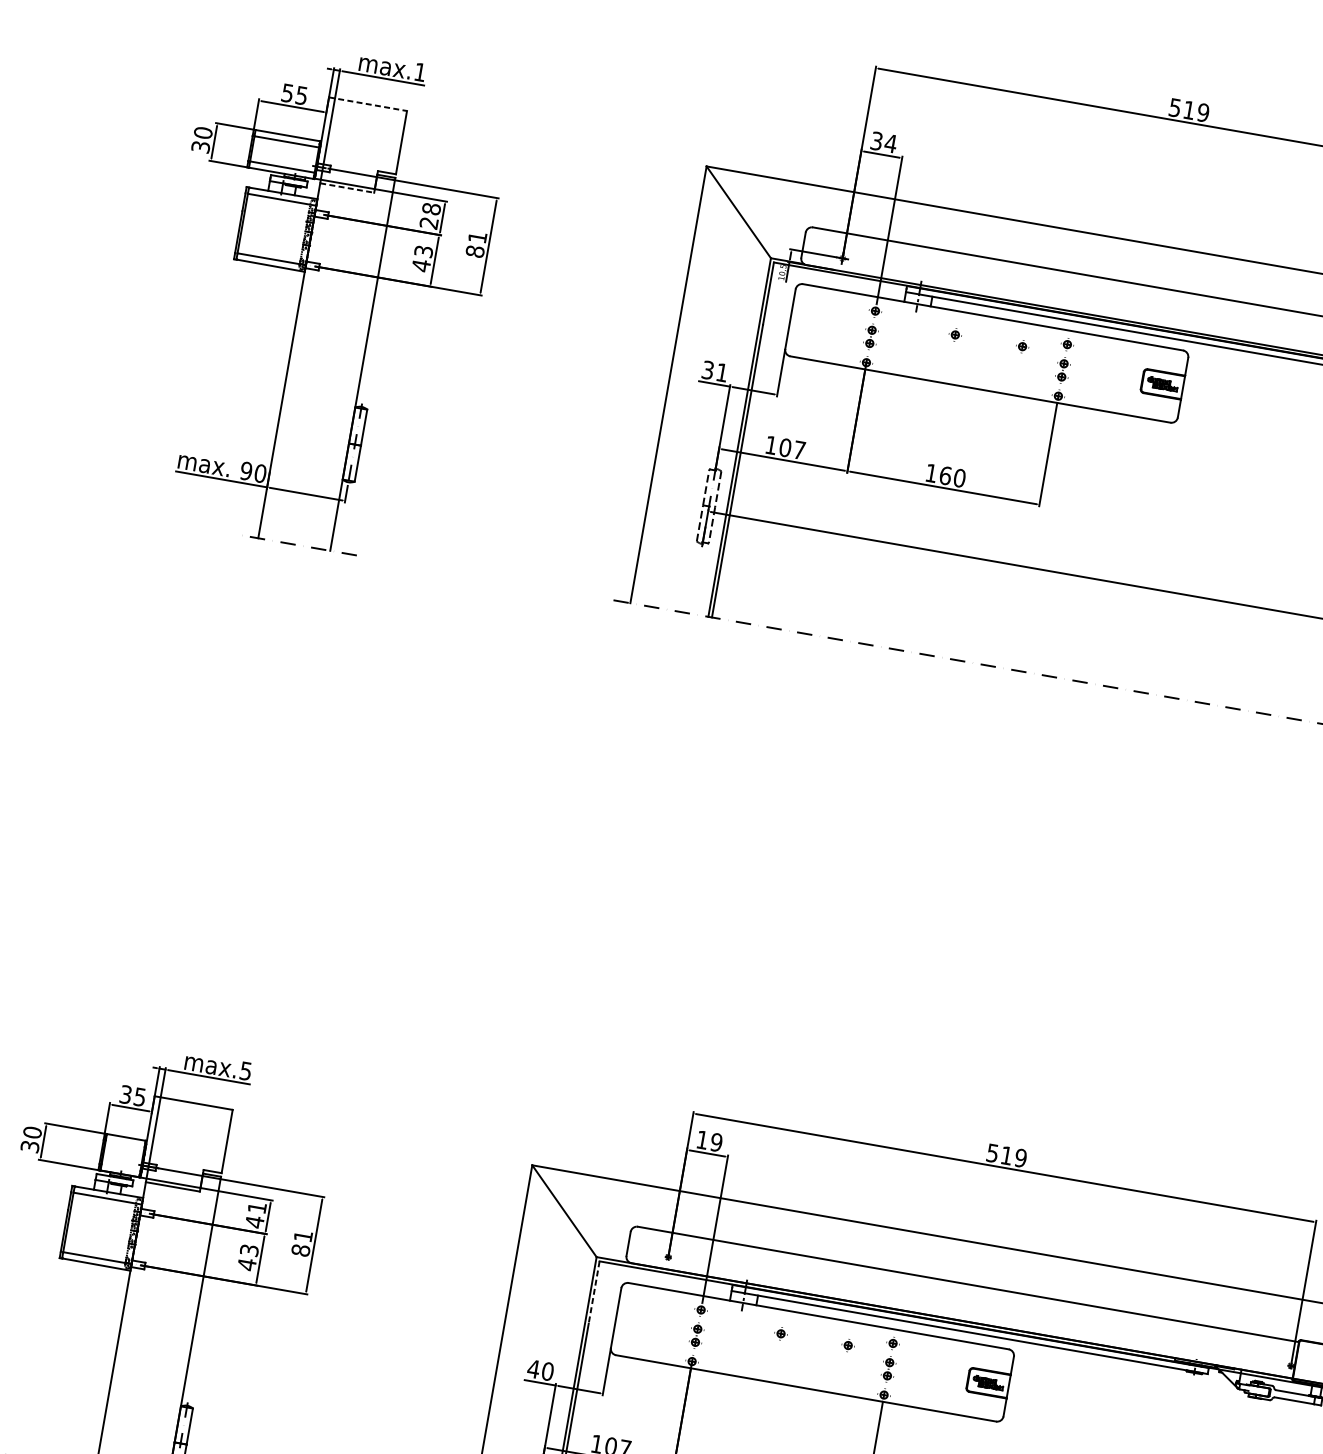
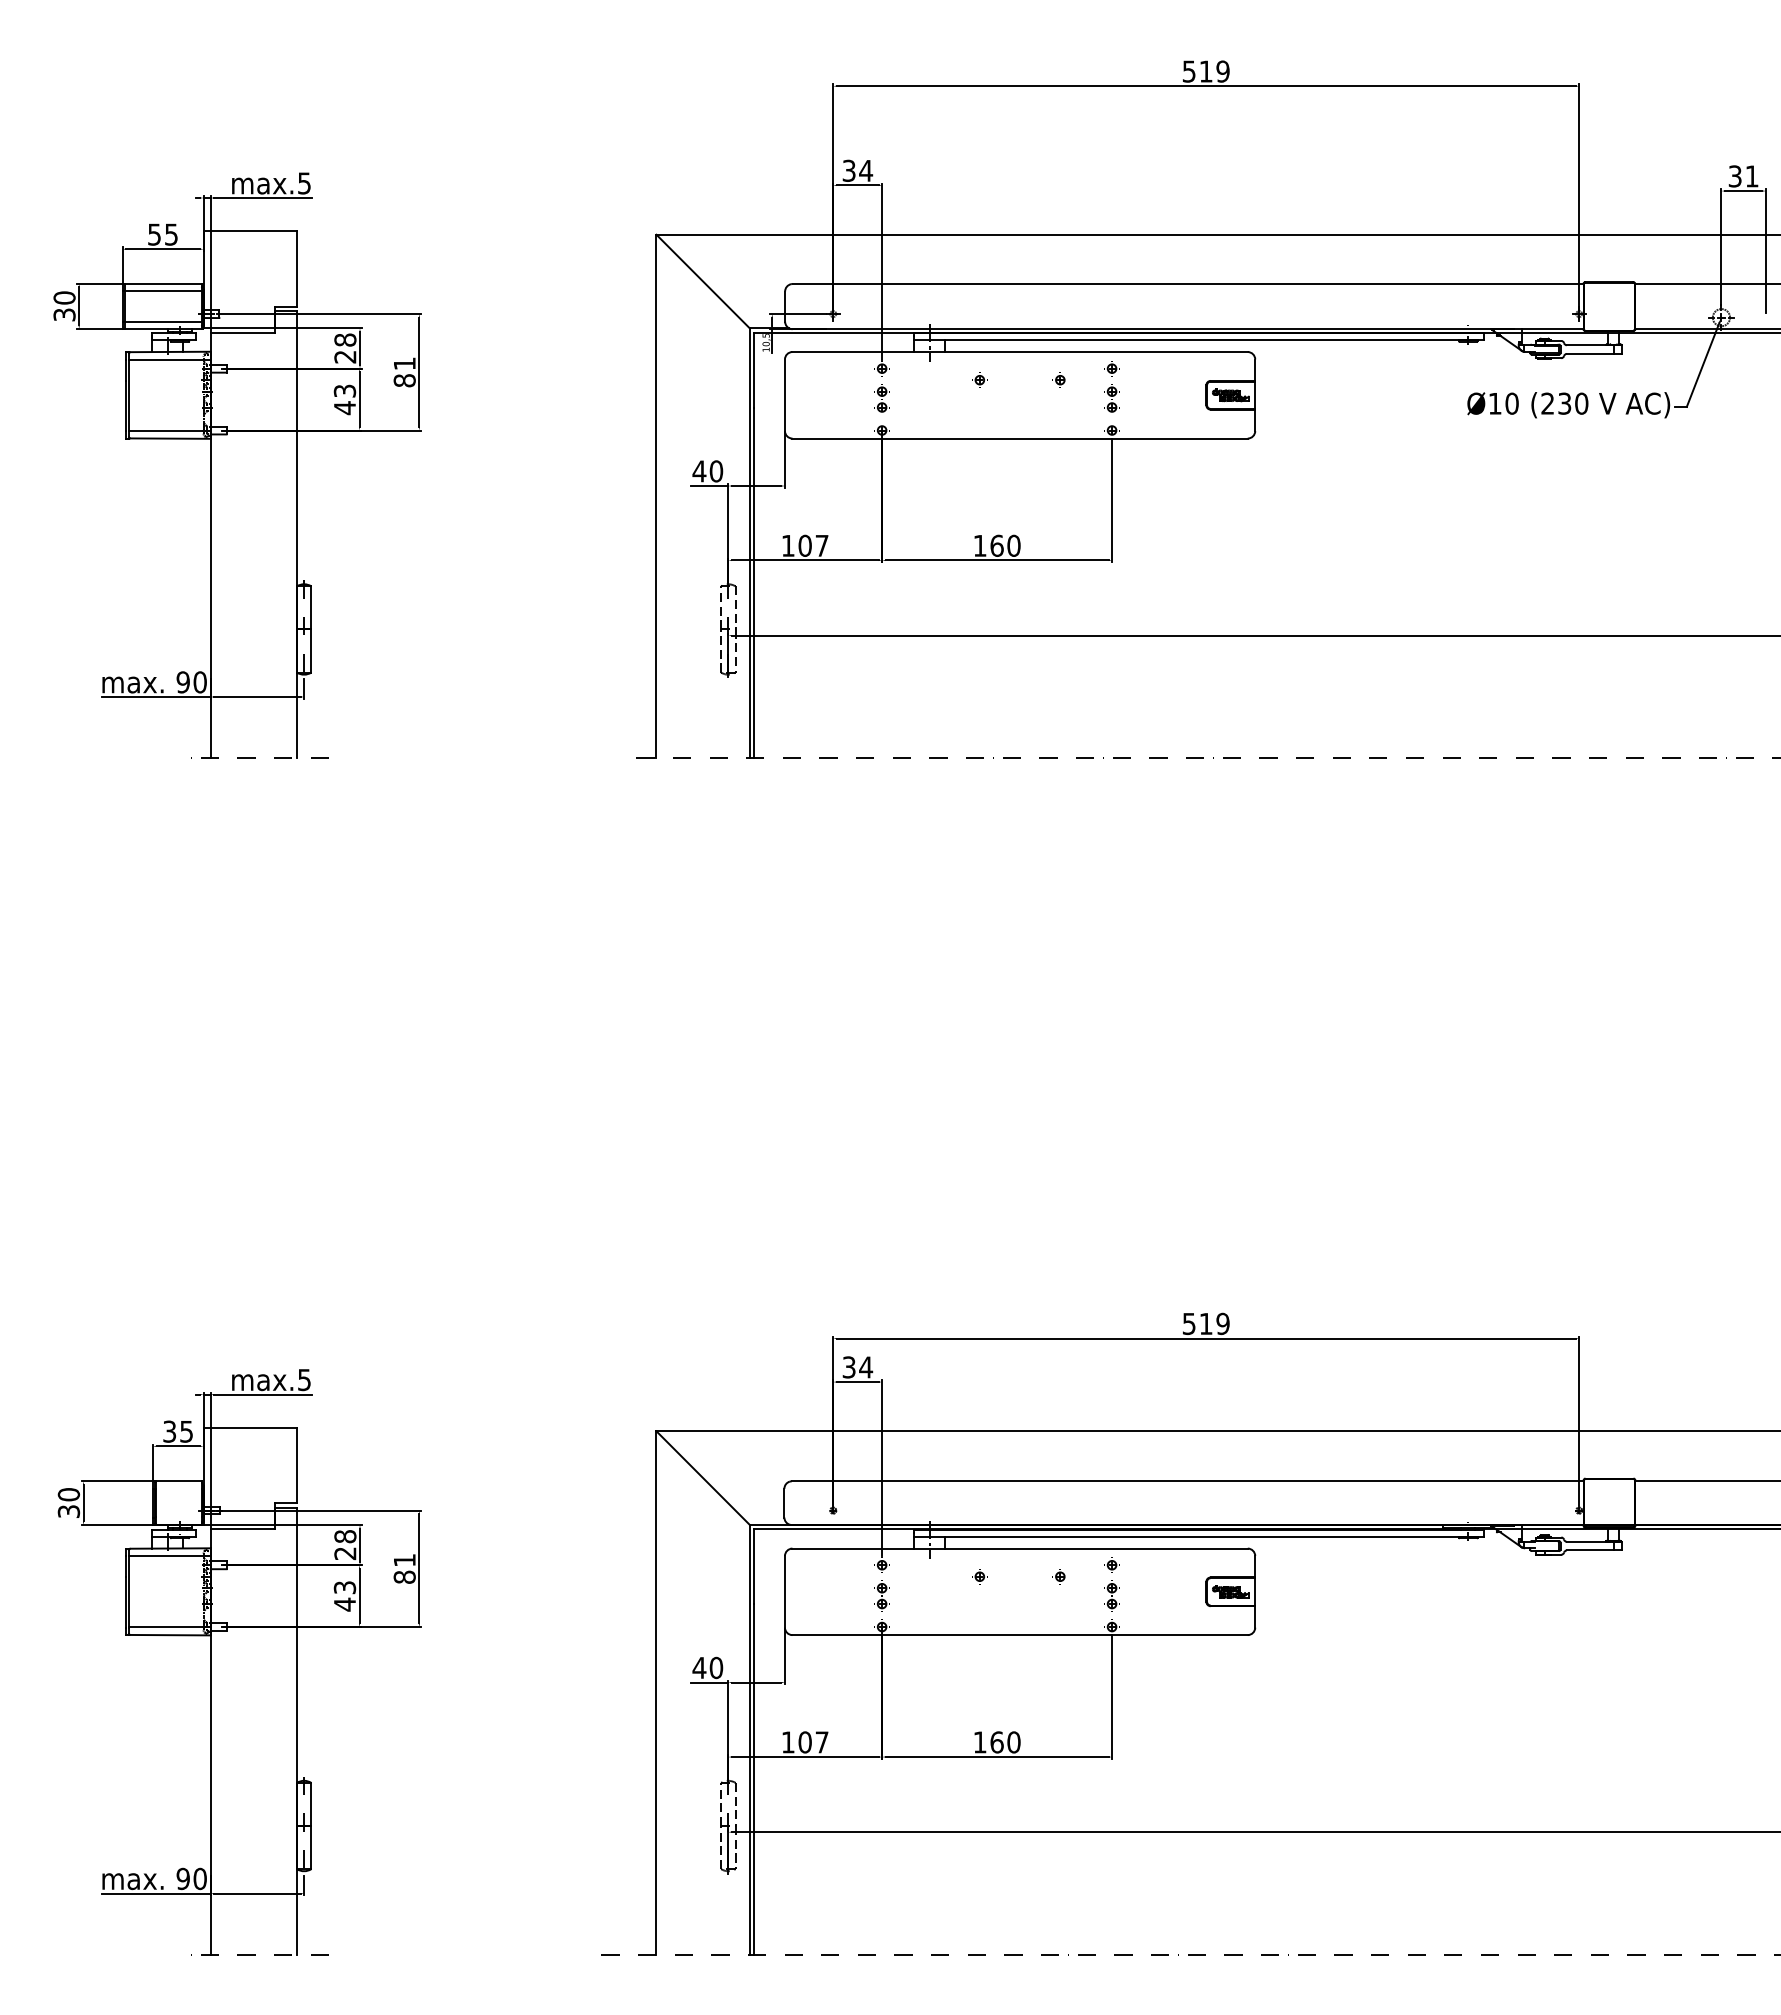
text: (420, 72) -> (304, 183), max.1 -> max.5
line: (368, 104) -> (250, 231), dashed -> solid
line: (347, 187) -> (243, 332), dashed -> solid
text: (714, 371) -> (707, 471), 31 -> 40
text: (709, 1141) -> (857, 1367), 19 -> 34
text: (256, 1215) -> (345, 1545), 41 -> 28
line: (594, 1293) -> (754, 1567), dashed -> solid

